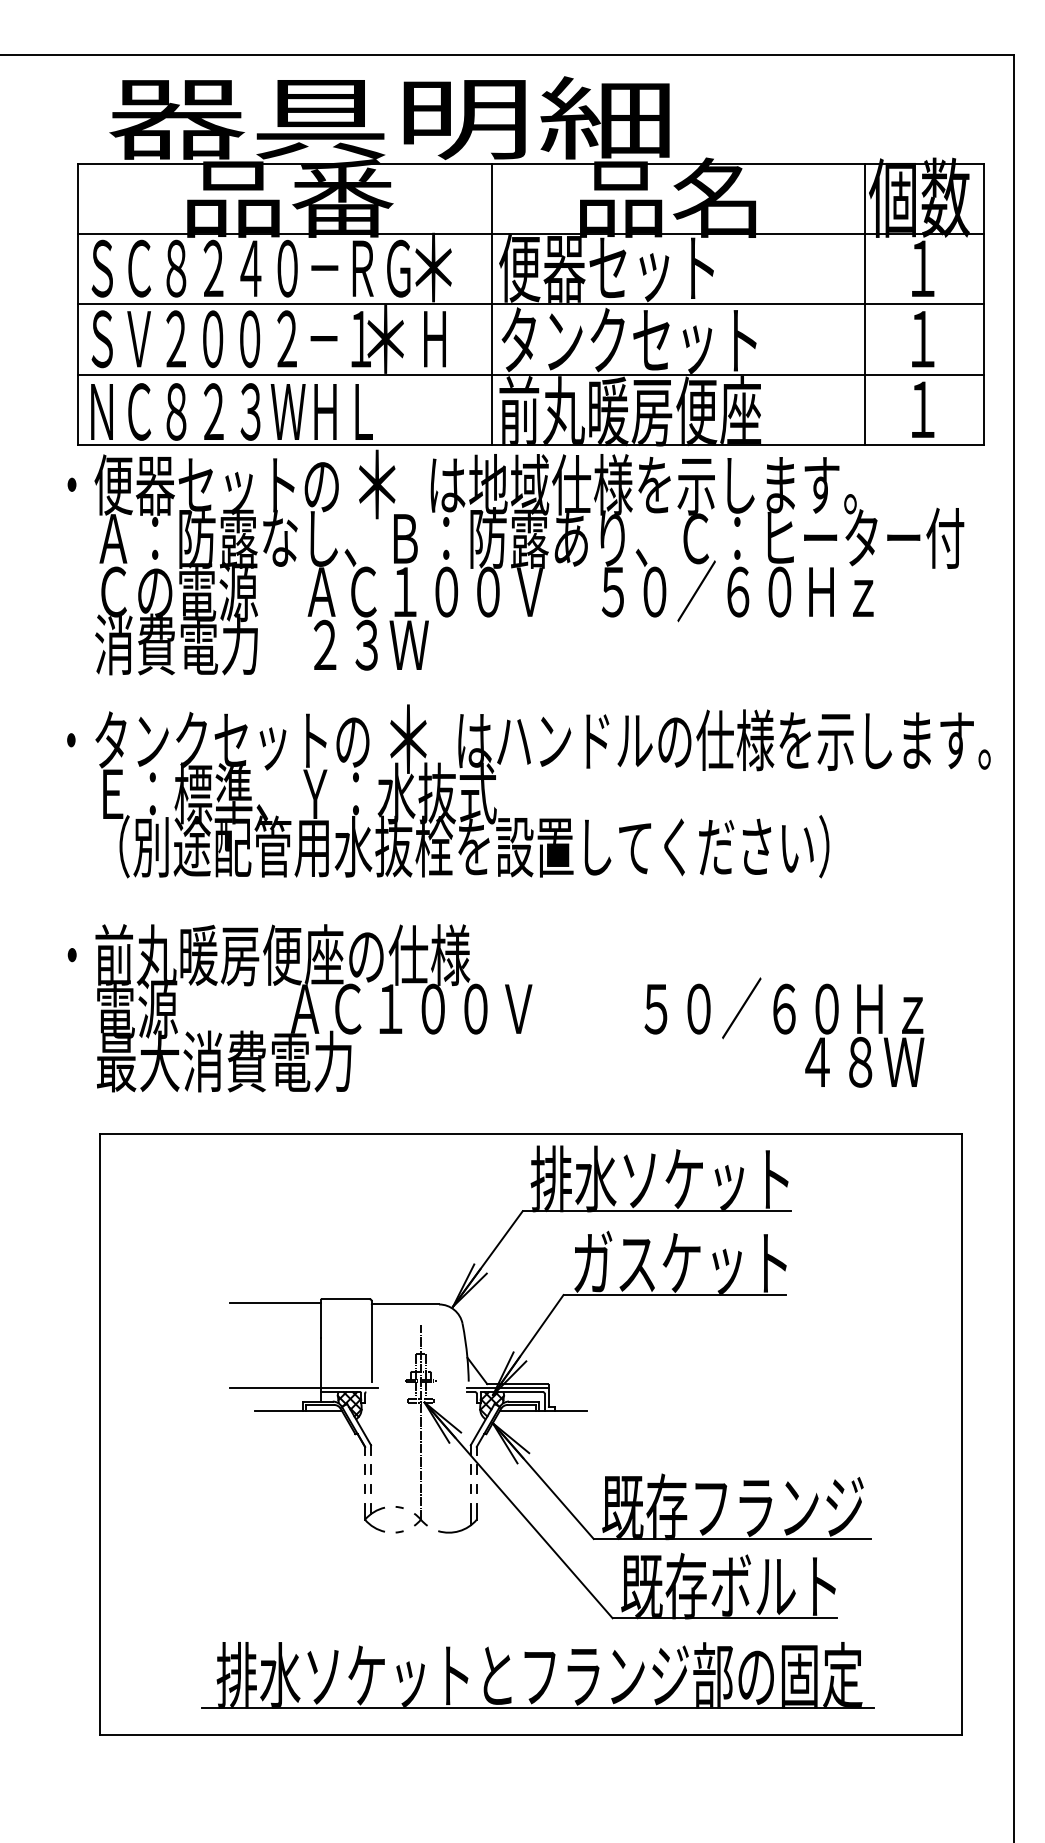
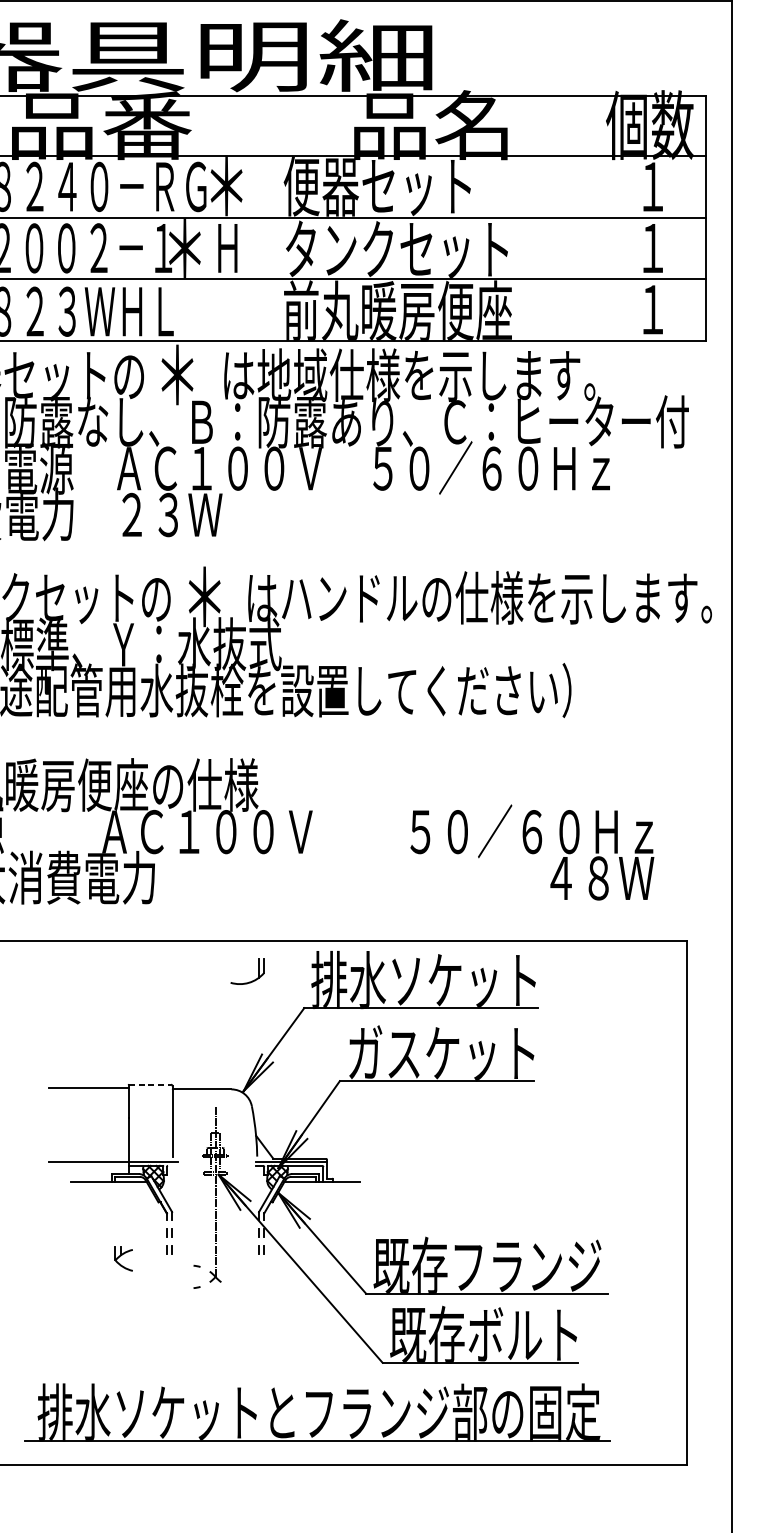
line: (492, 304) -> (277, 218), removed
line: (864, 304) -> (602, 218), removed
line: (345, 1299) -> (149, 1085), solid -> dashed
part: (374, 1517) -> (123, 1258), moved
part: (460, 1529) -> (250, 981), moved

